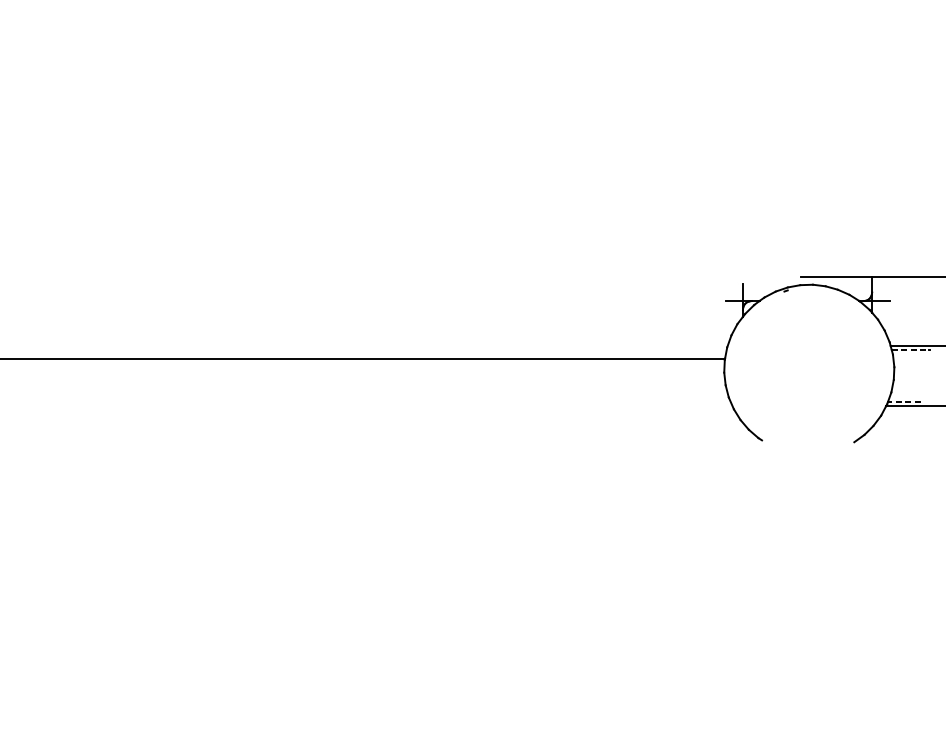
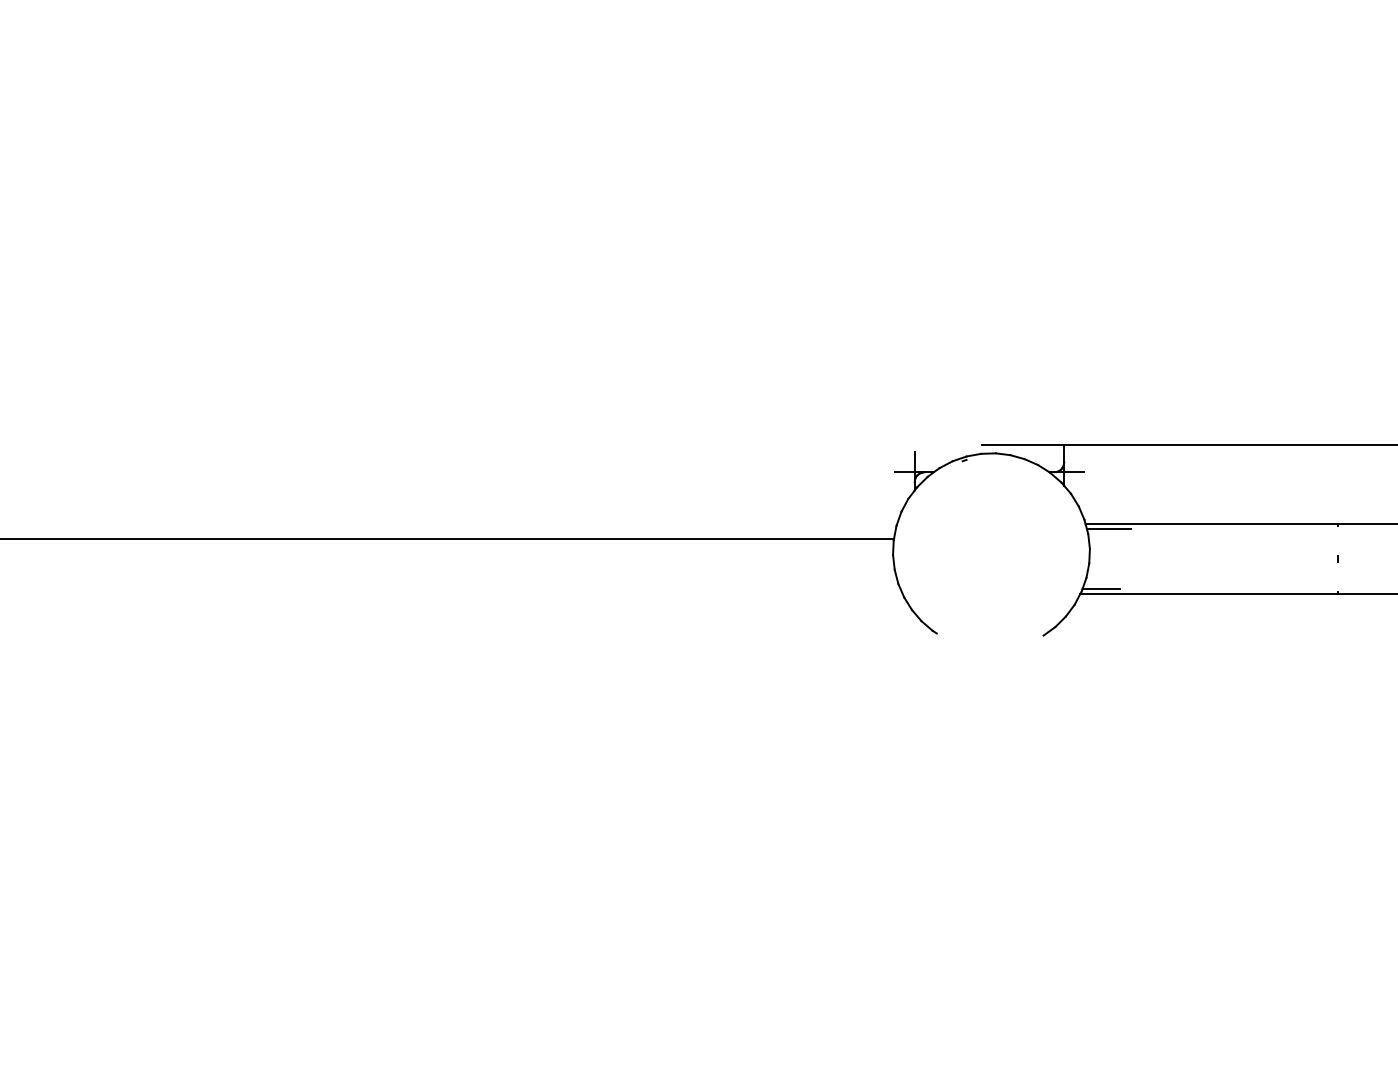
line: (910, 350) -> (1108, 529), dashed -> solid
line: (904, 402) -> (1101, 589), dashed -> solid

